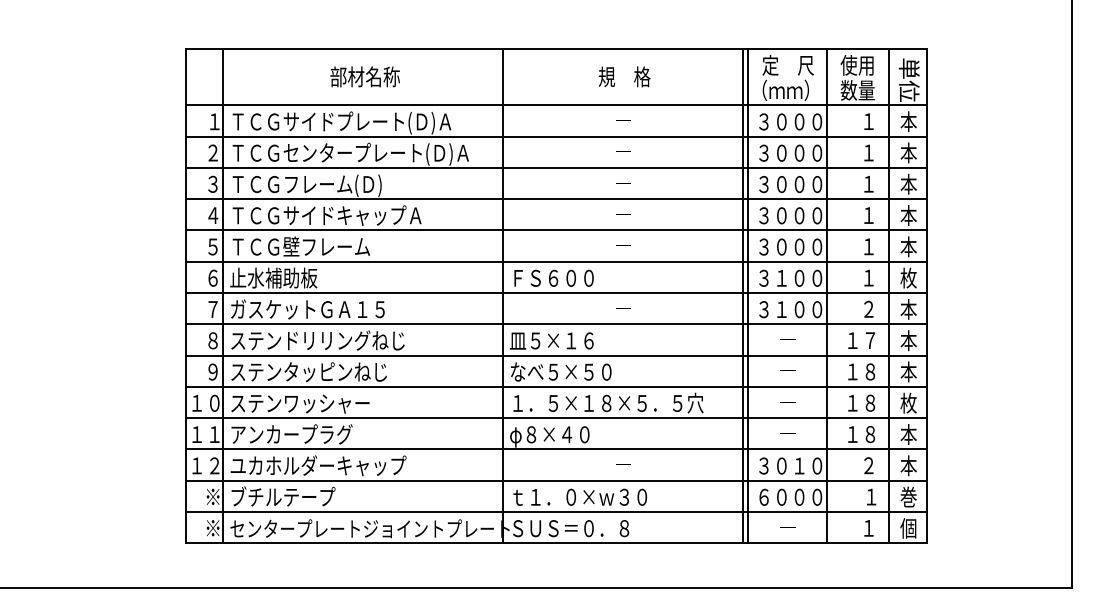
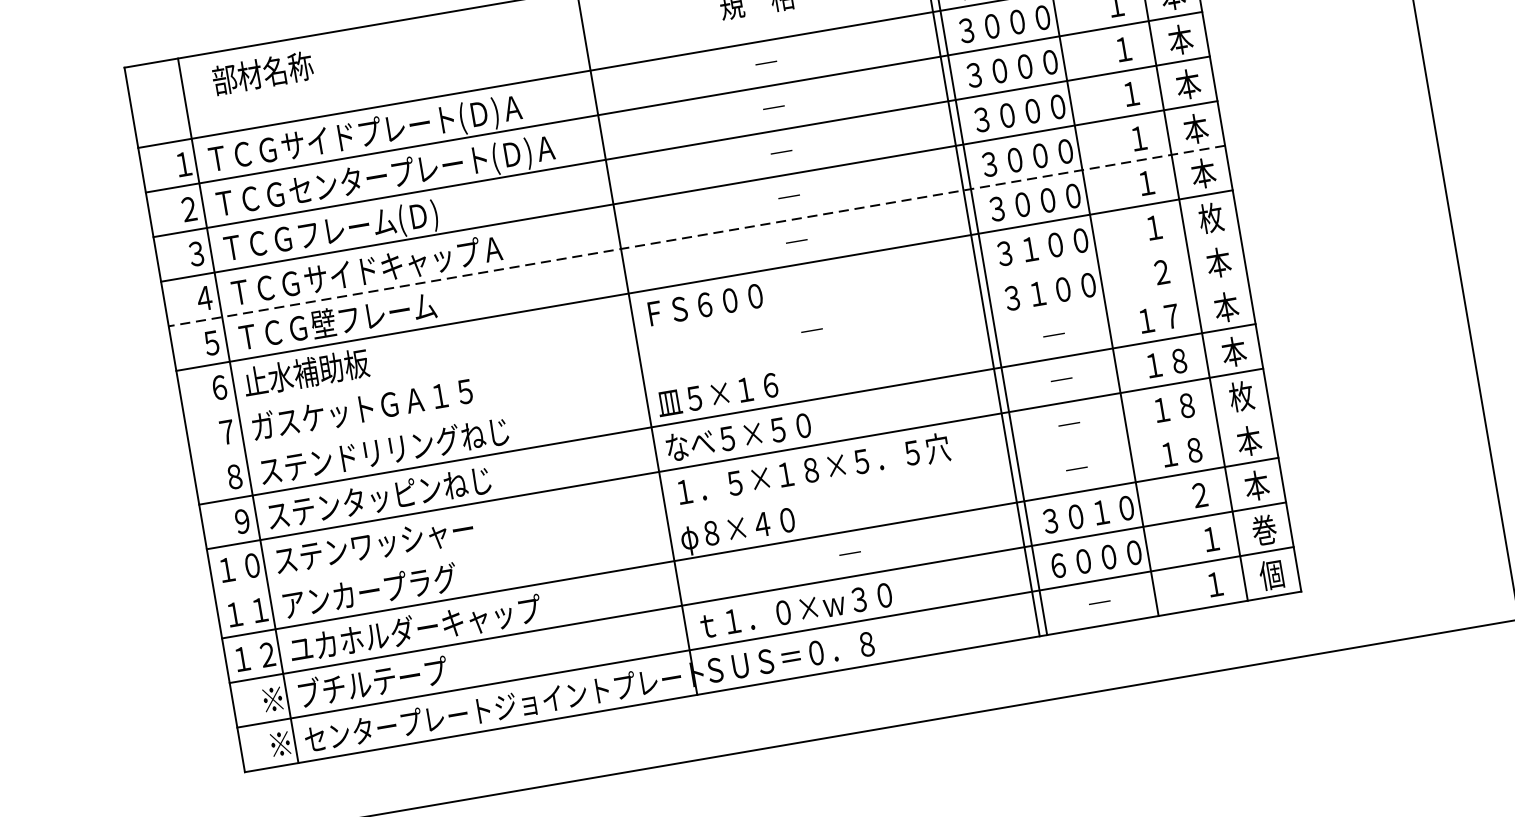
text: (364, 76) -> (261, 72), moved
line: (556, 230) -> (697, 236), solid -> dashed
line: (555, 292) -> (711, 324), removed
line: (555, 324) -> (718, 370), removed
line: (555, 418) -> (741, 504), removed

